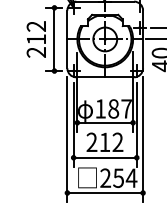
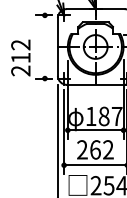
text: (35, 39) -> (19, 58), moved
line: (54, 39) -> (44, 47), removed
text: (104, 142) -> (94, 150), 212 -> 262

